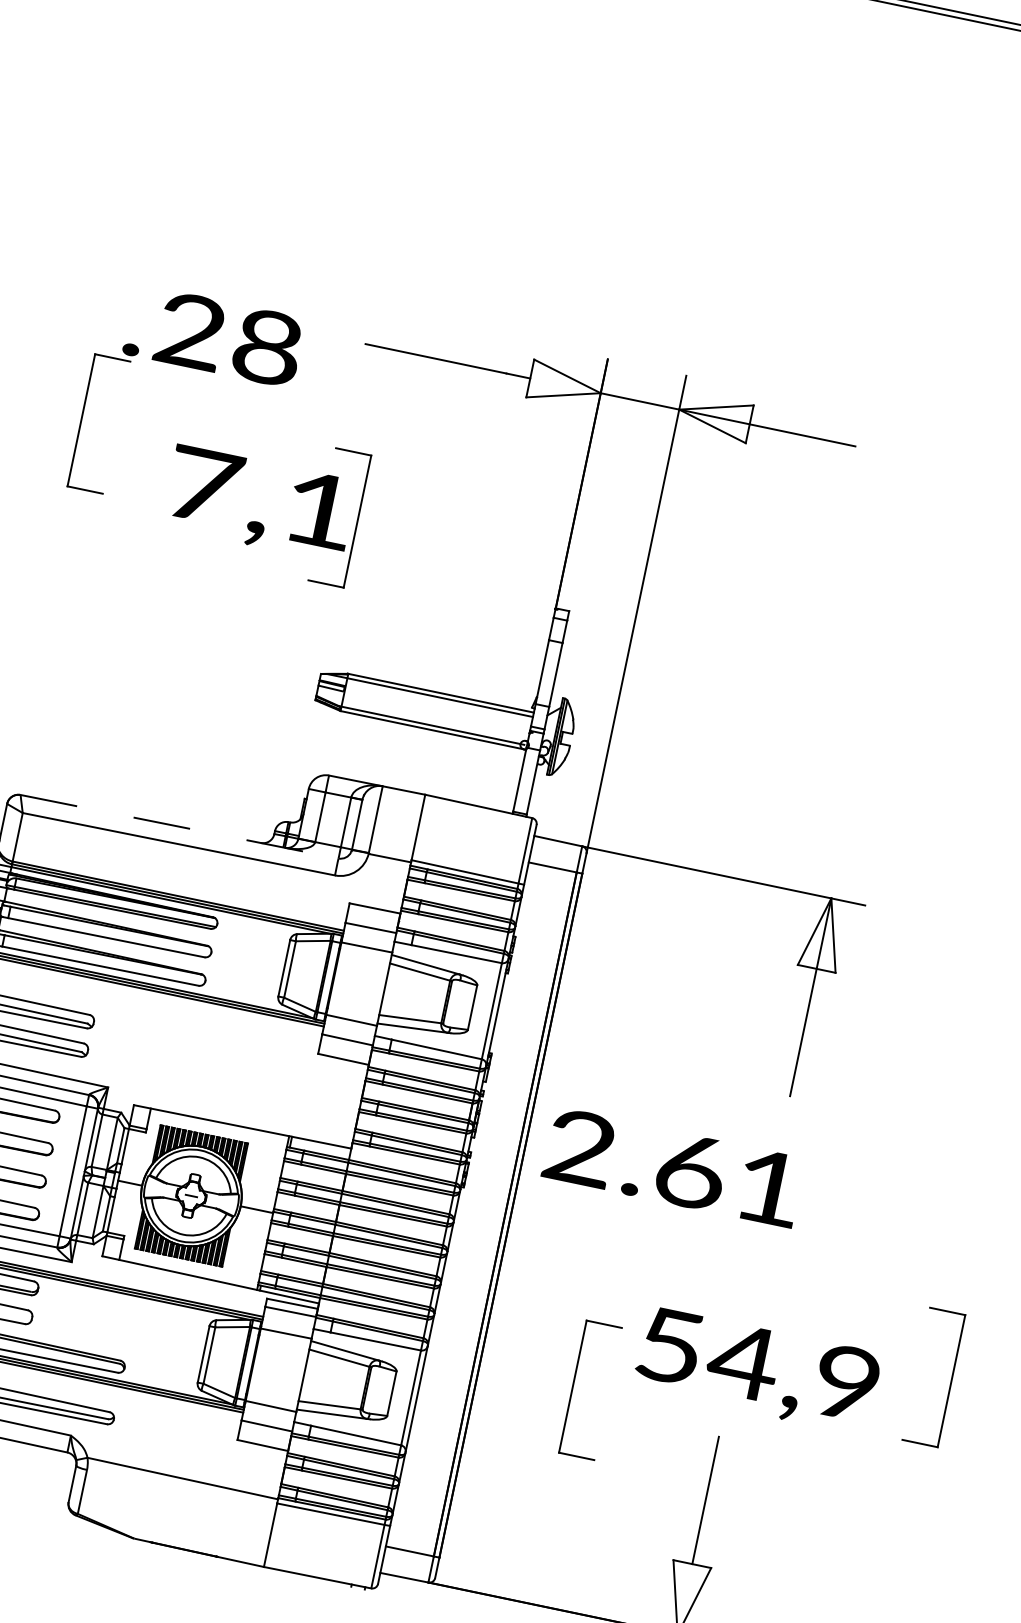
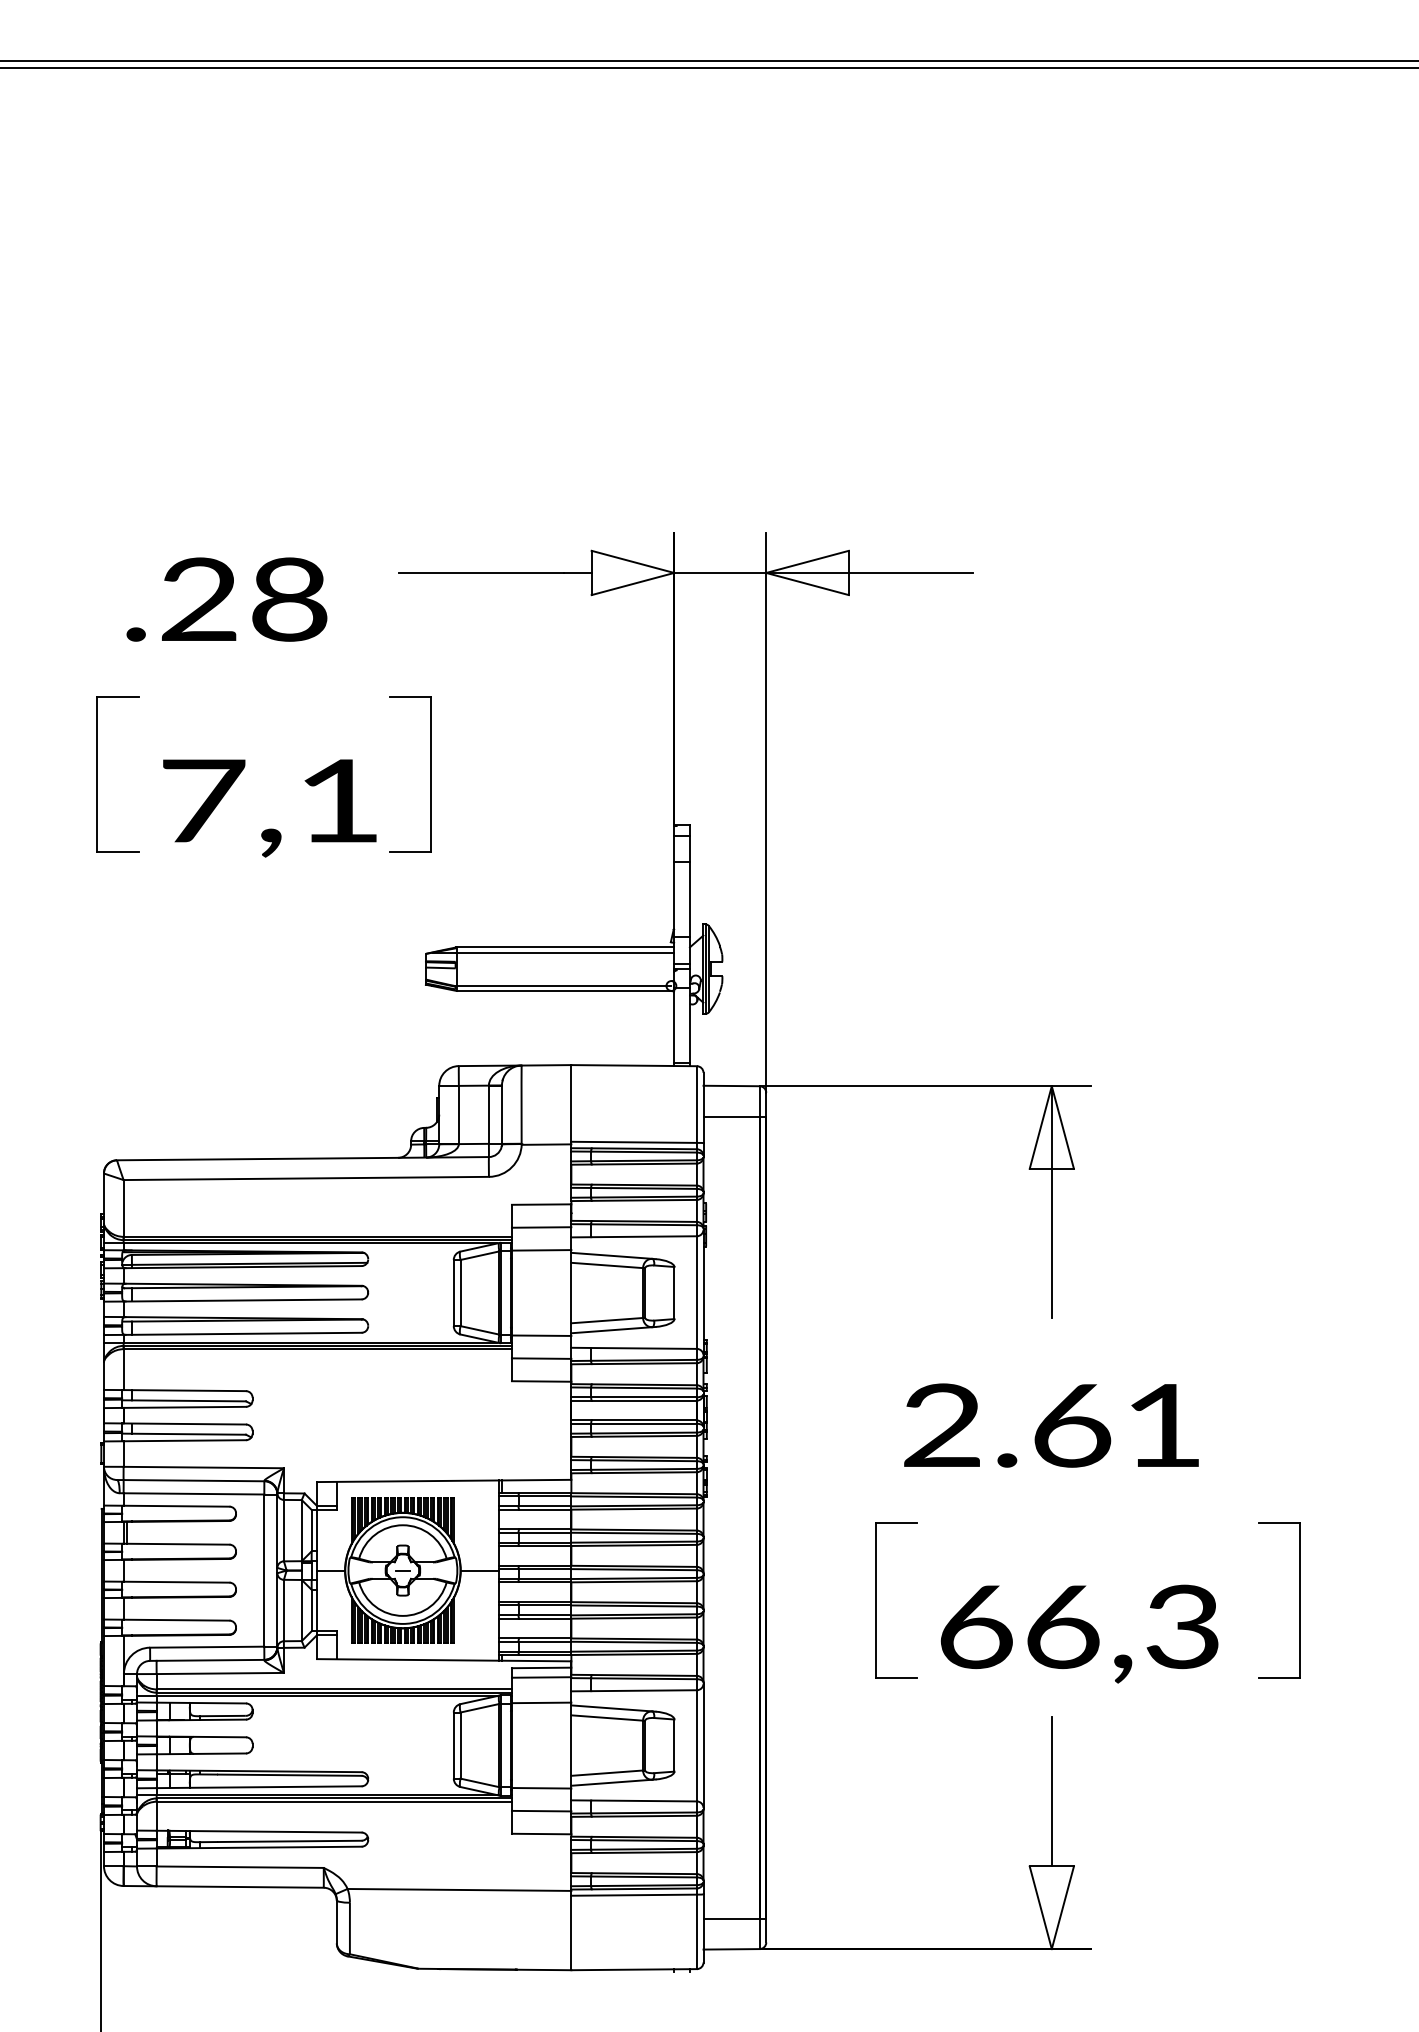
part: (81, 420) -> (97, 774), moved
text: (259, 503) -> (269, 808), moved
line: (179, 826) -> (302, 1158), dashed -> solid
text: (673, 1167) -> (1051, 1425), moved
text: (758, 1364) -> (1079, 1626), 54,9 -> 66,3
part: (573, 1386) -> (876, 1600), moved

